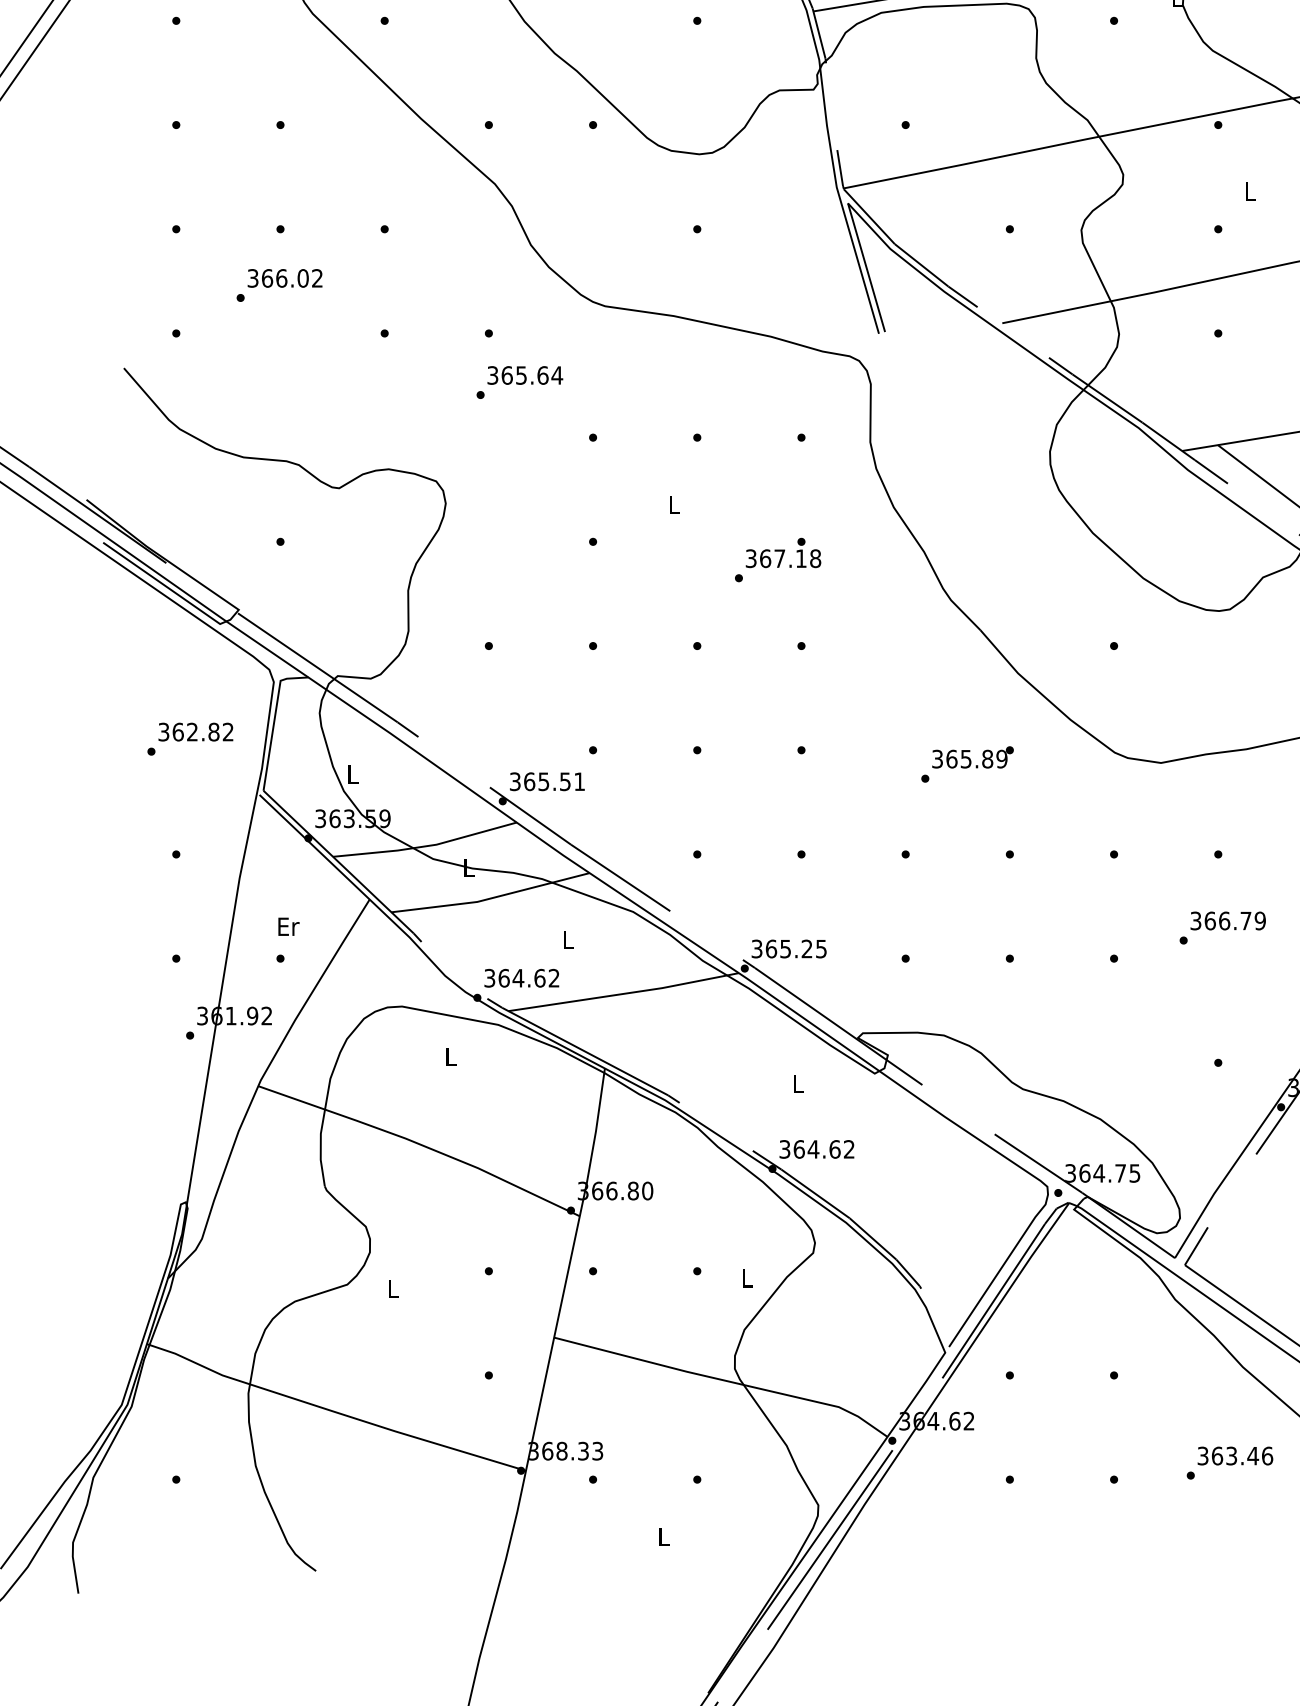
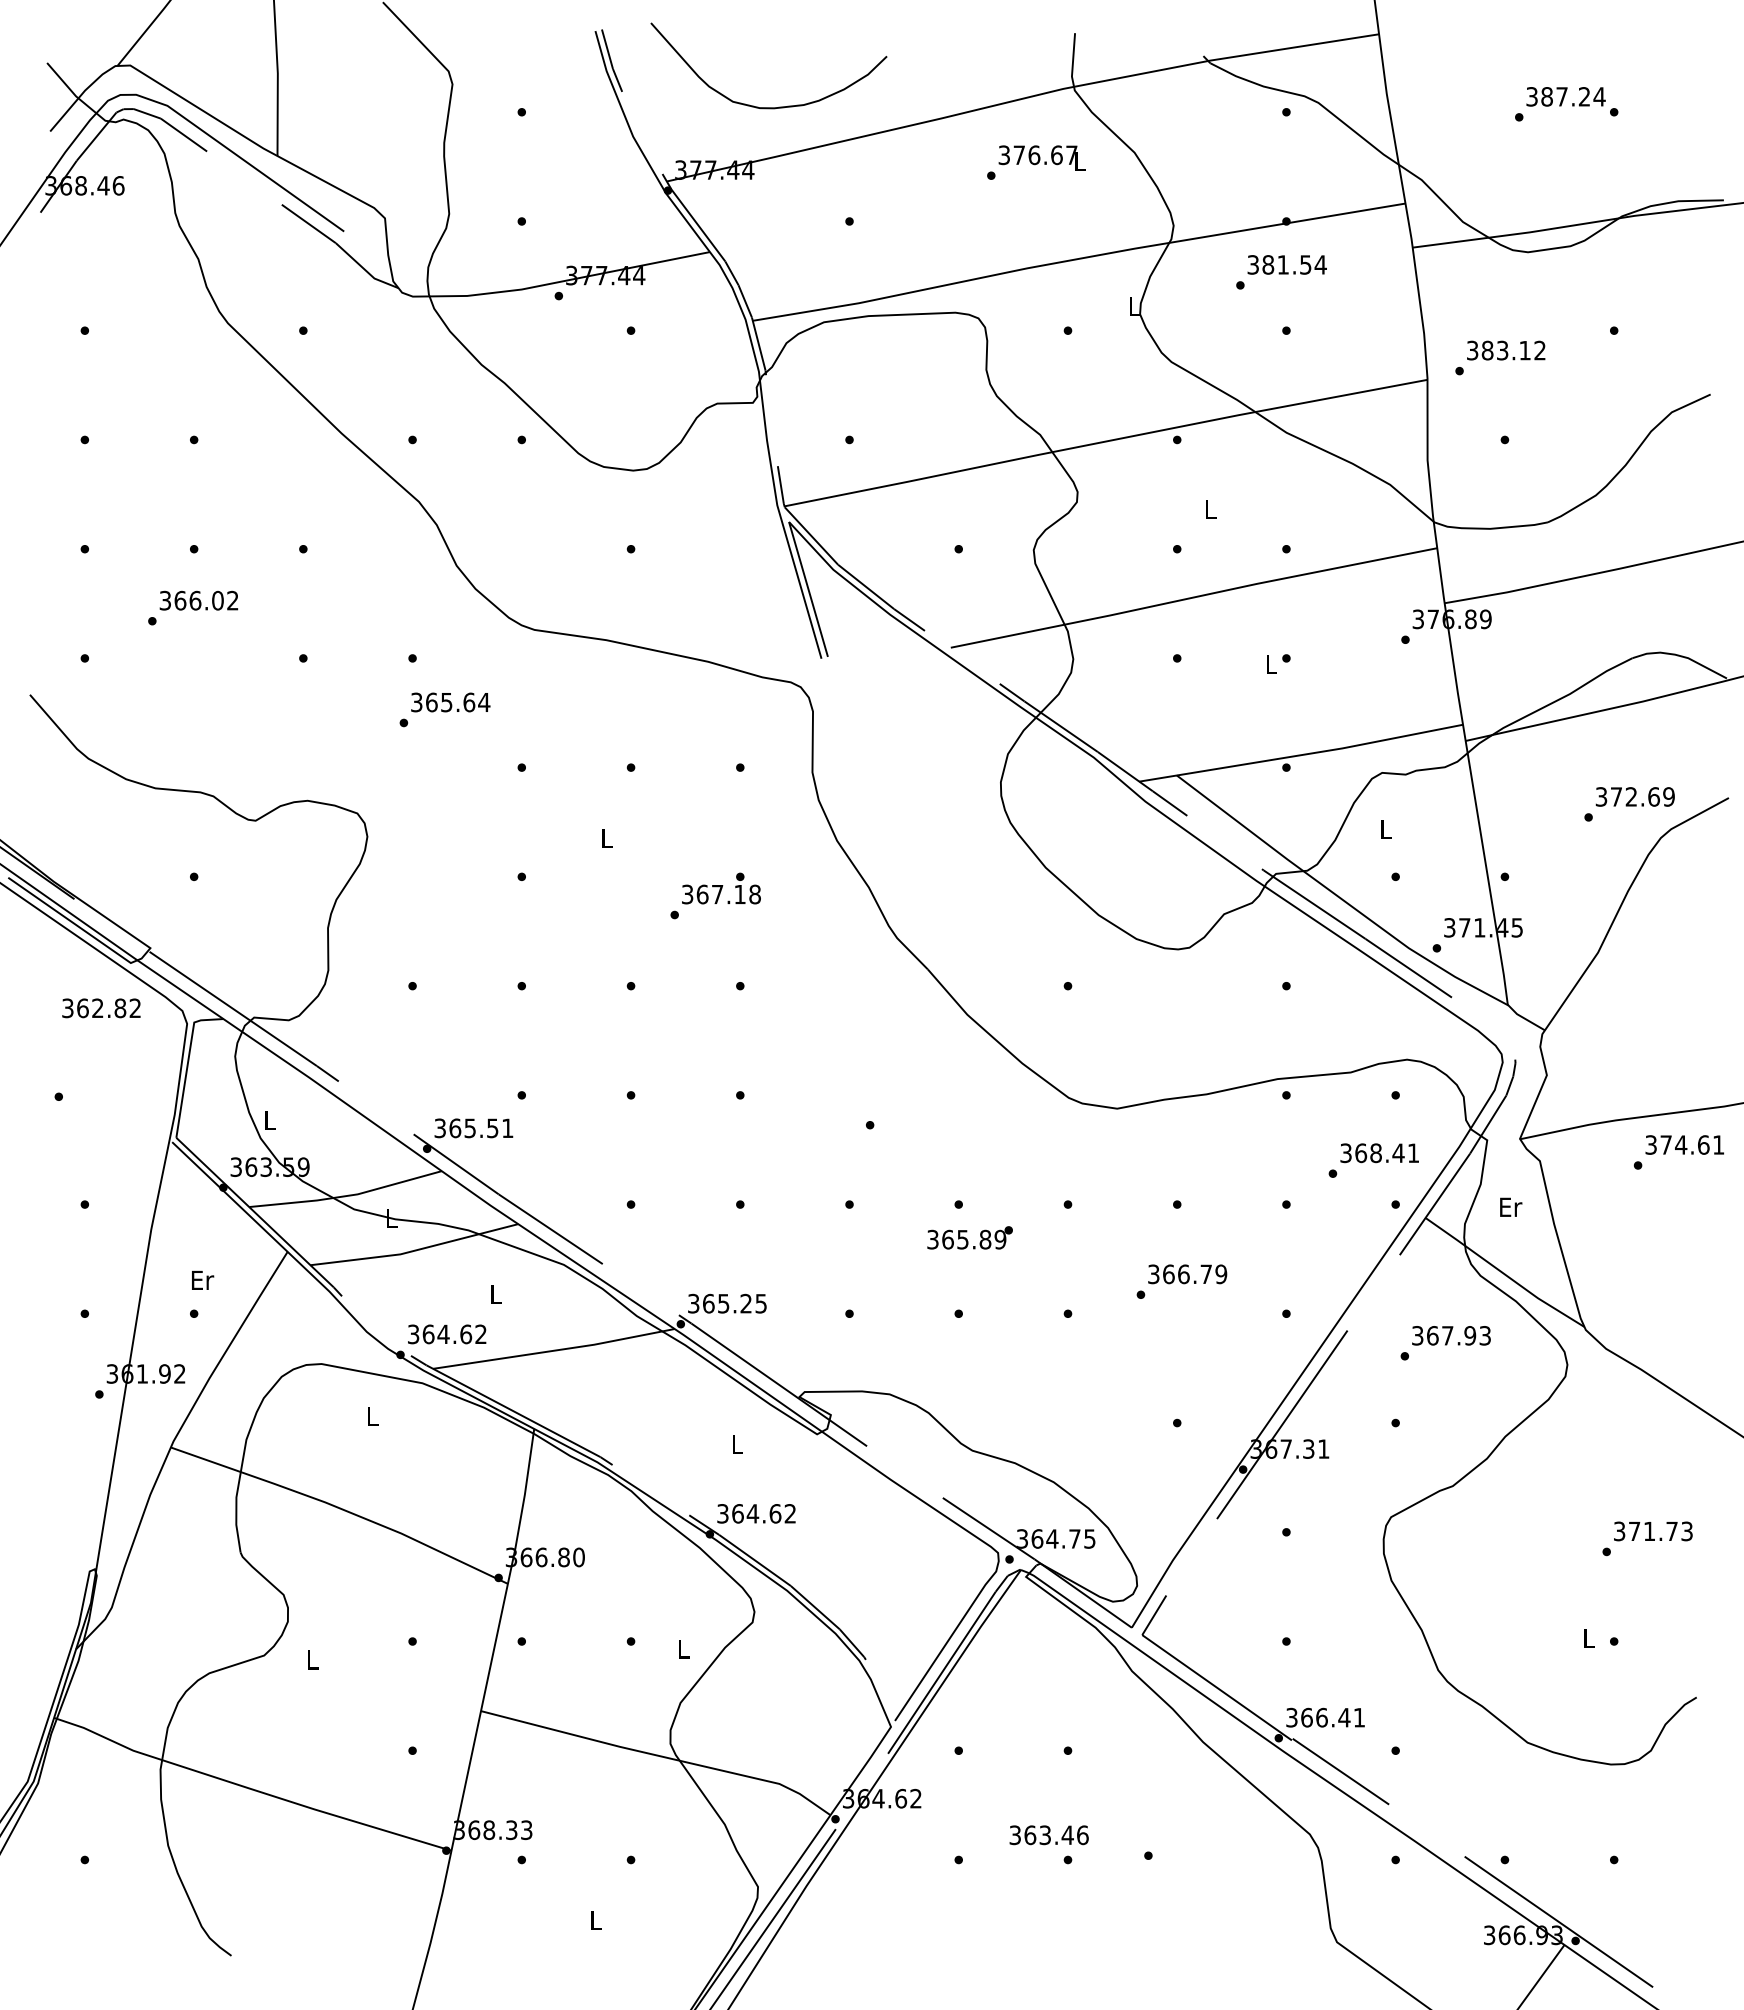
text: (195, 732) -> (101, 1008), moved
text: (972, 757) -> (969, 1237), moved
text: (1234, 1456) -> (1048, 1835), moved

